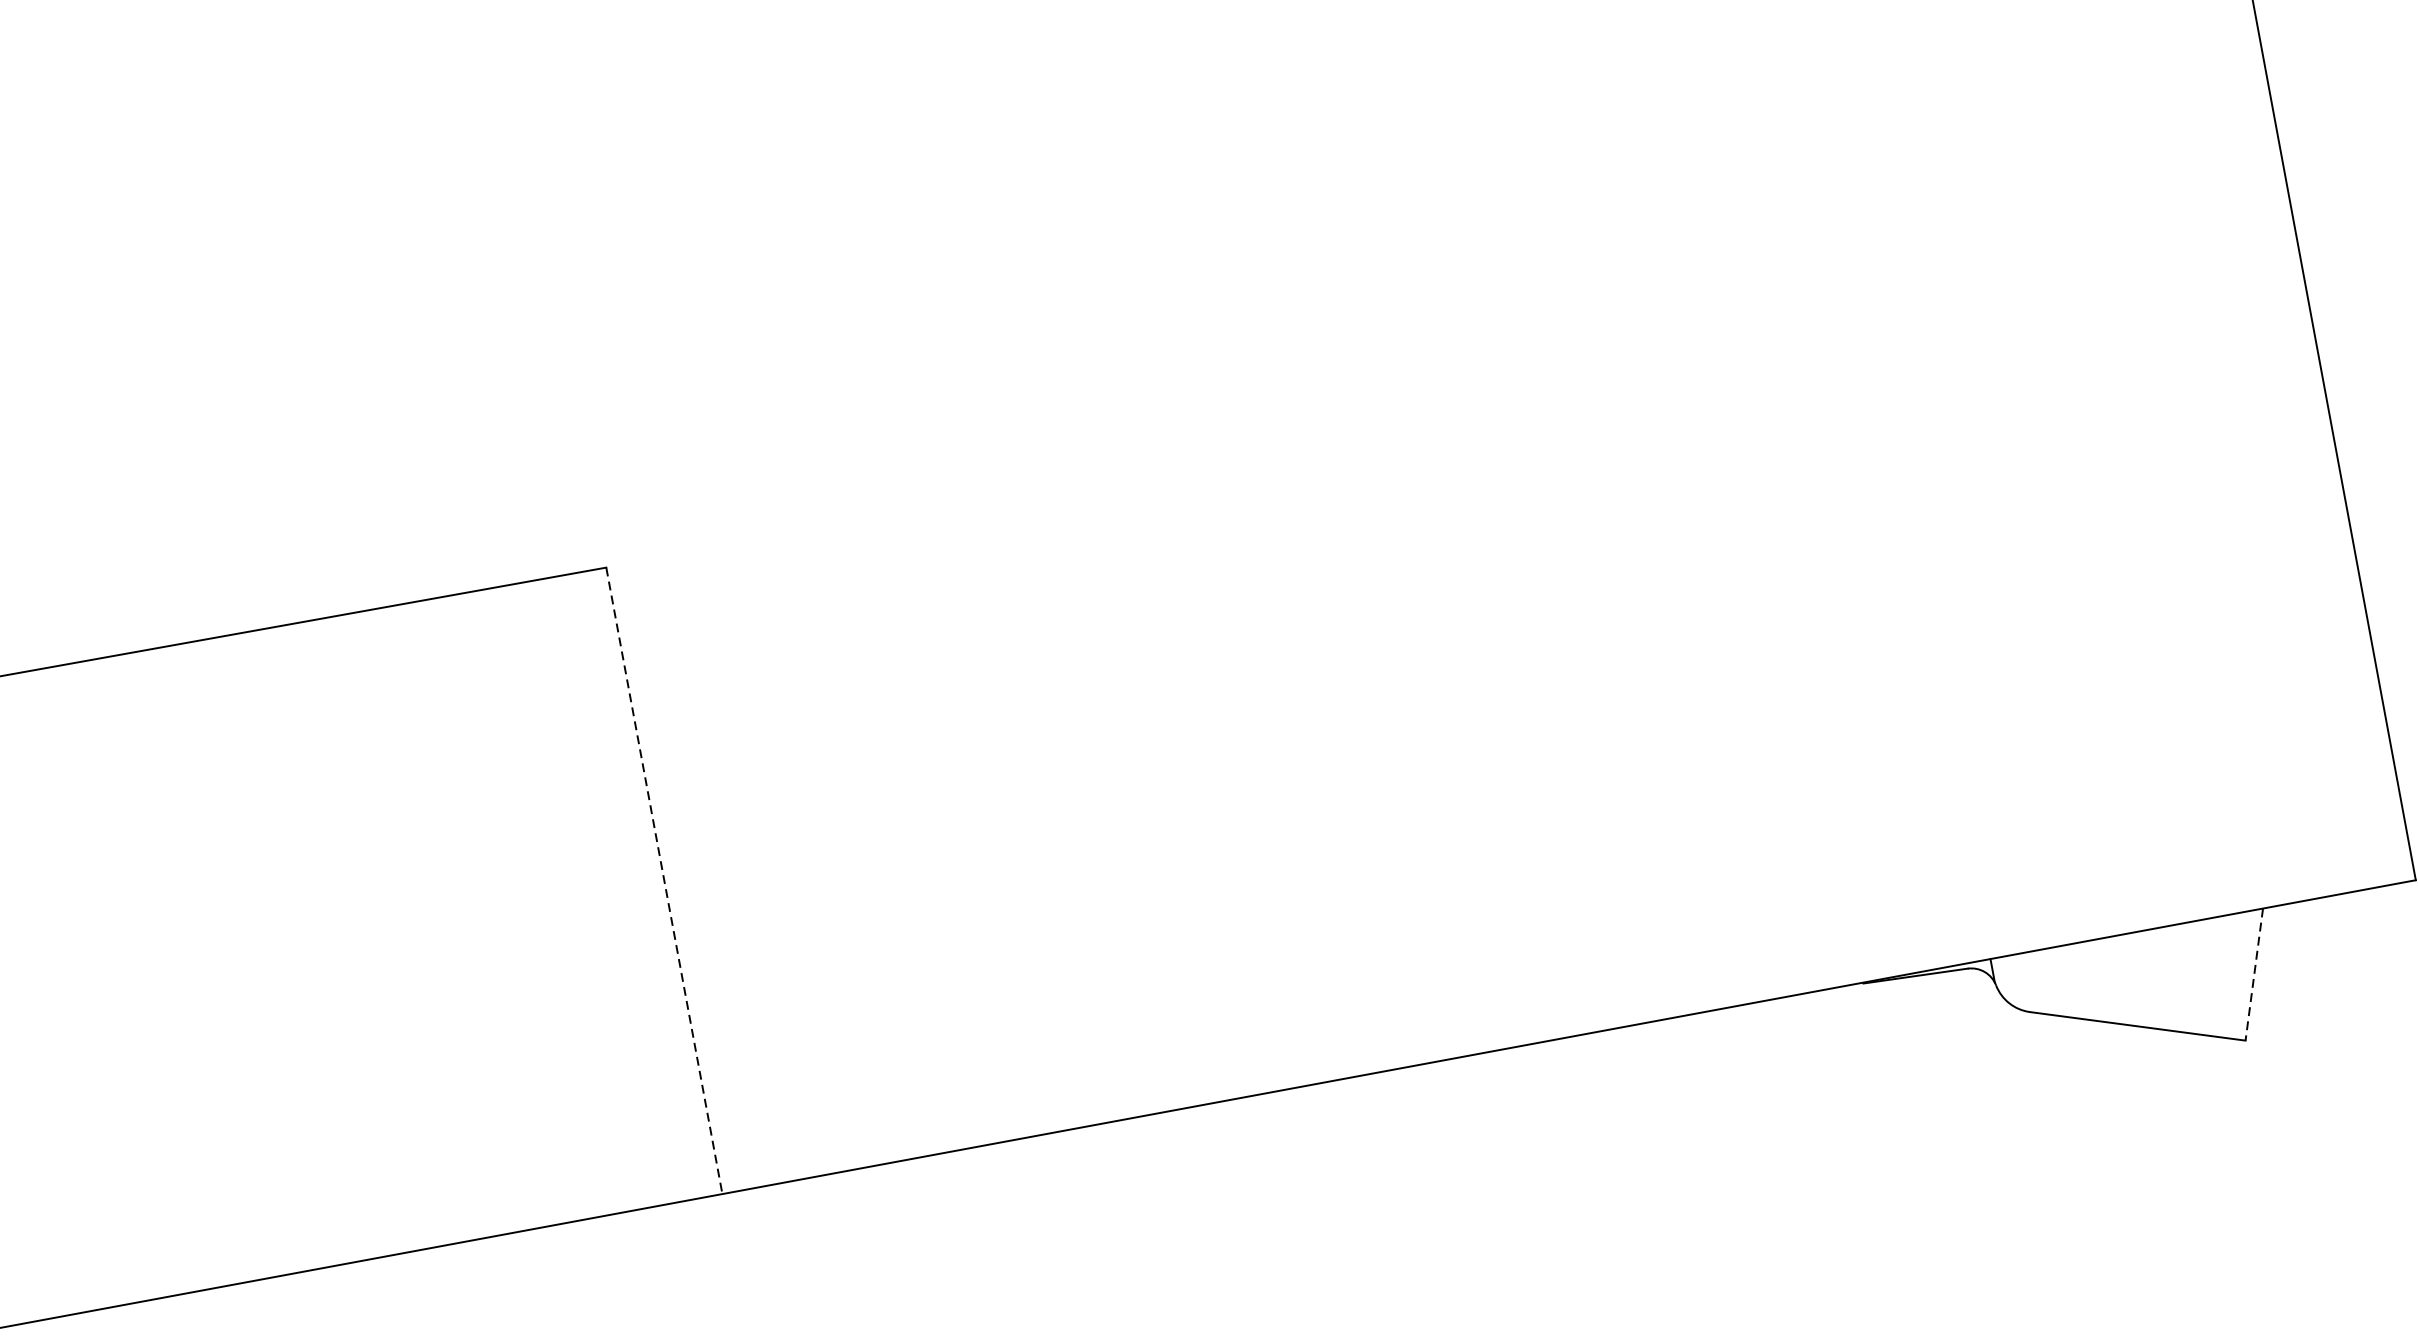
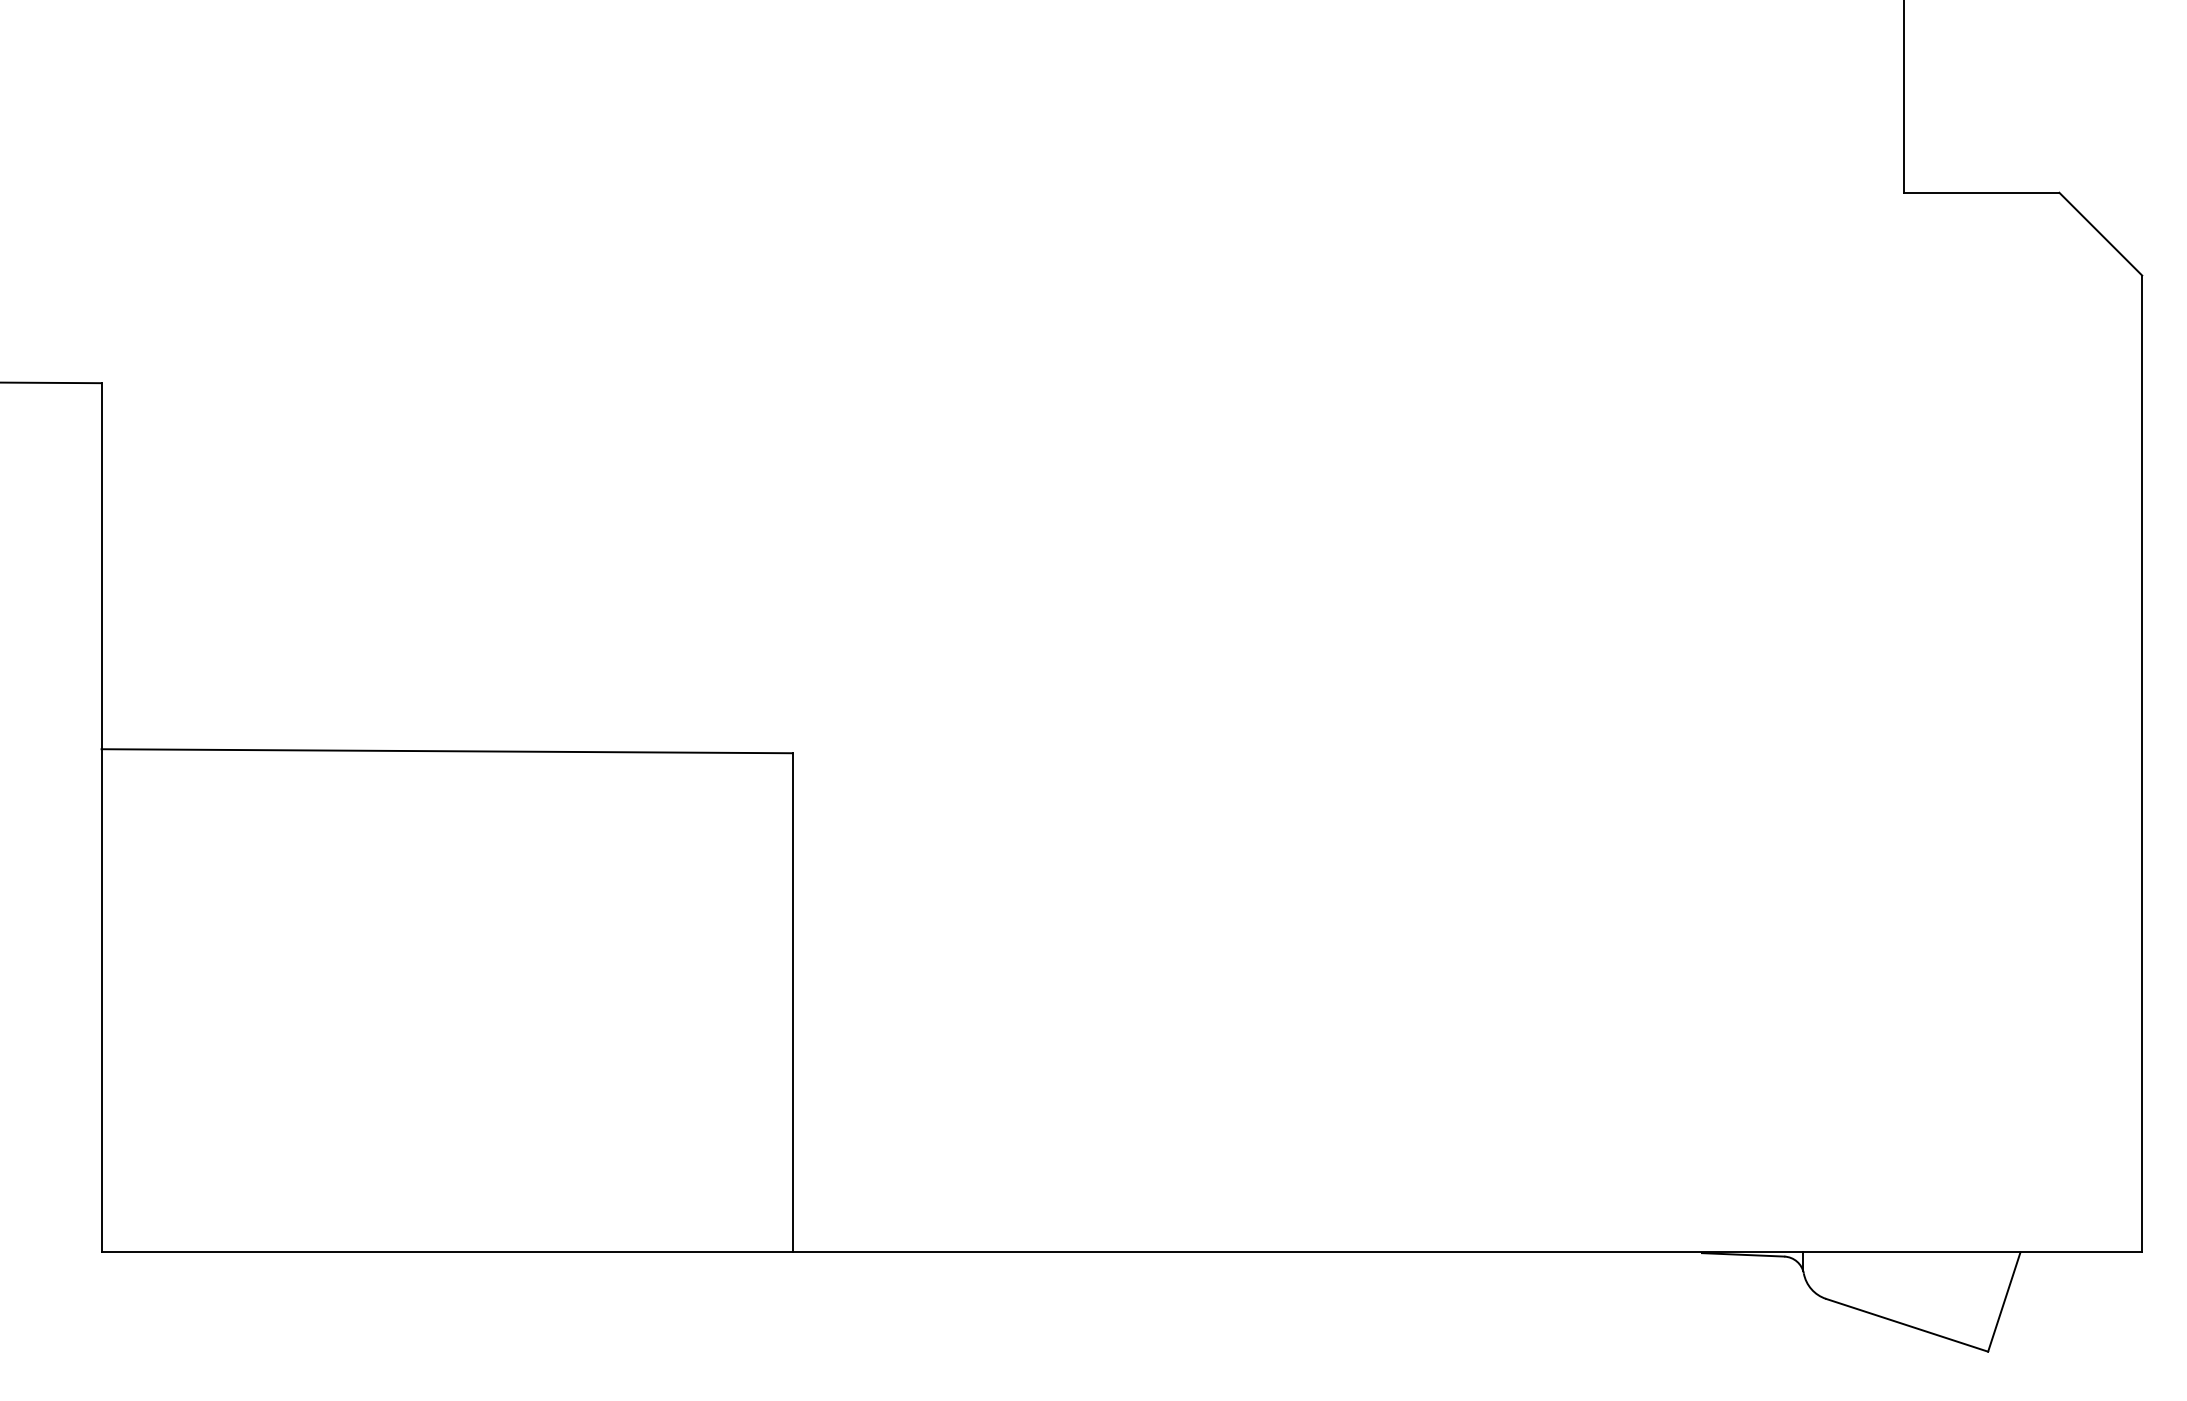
line: (663, 880) -> (792, 1002), dashed -> solid
line: (2254, 975) -> (2004, 1302), dashed -> solid

